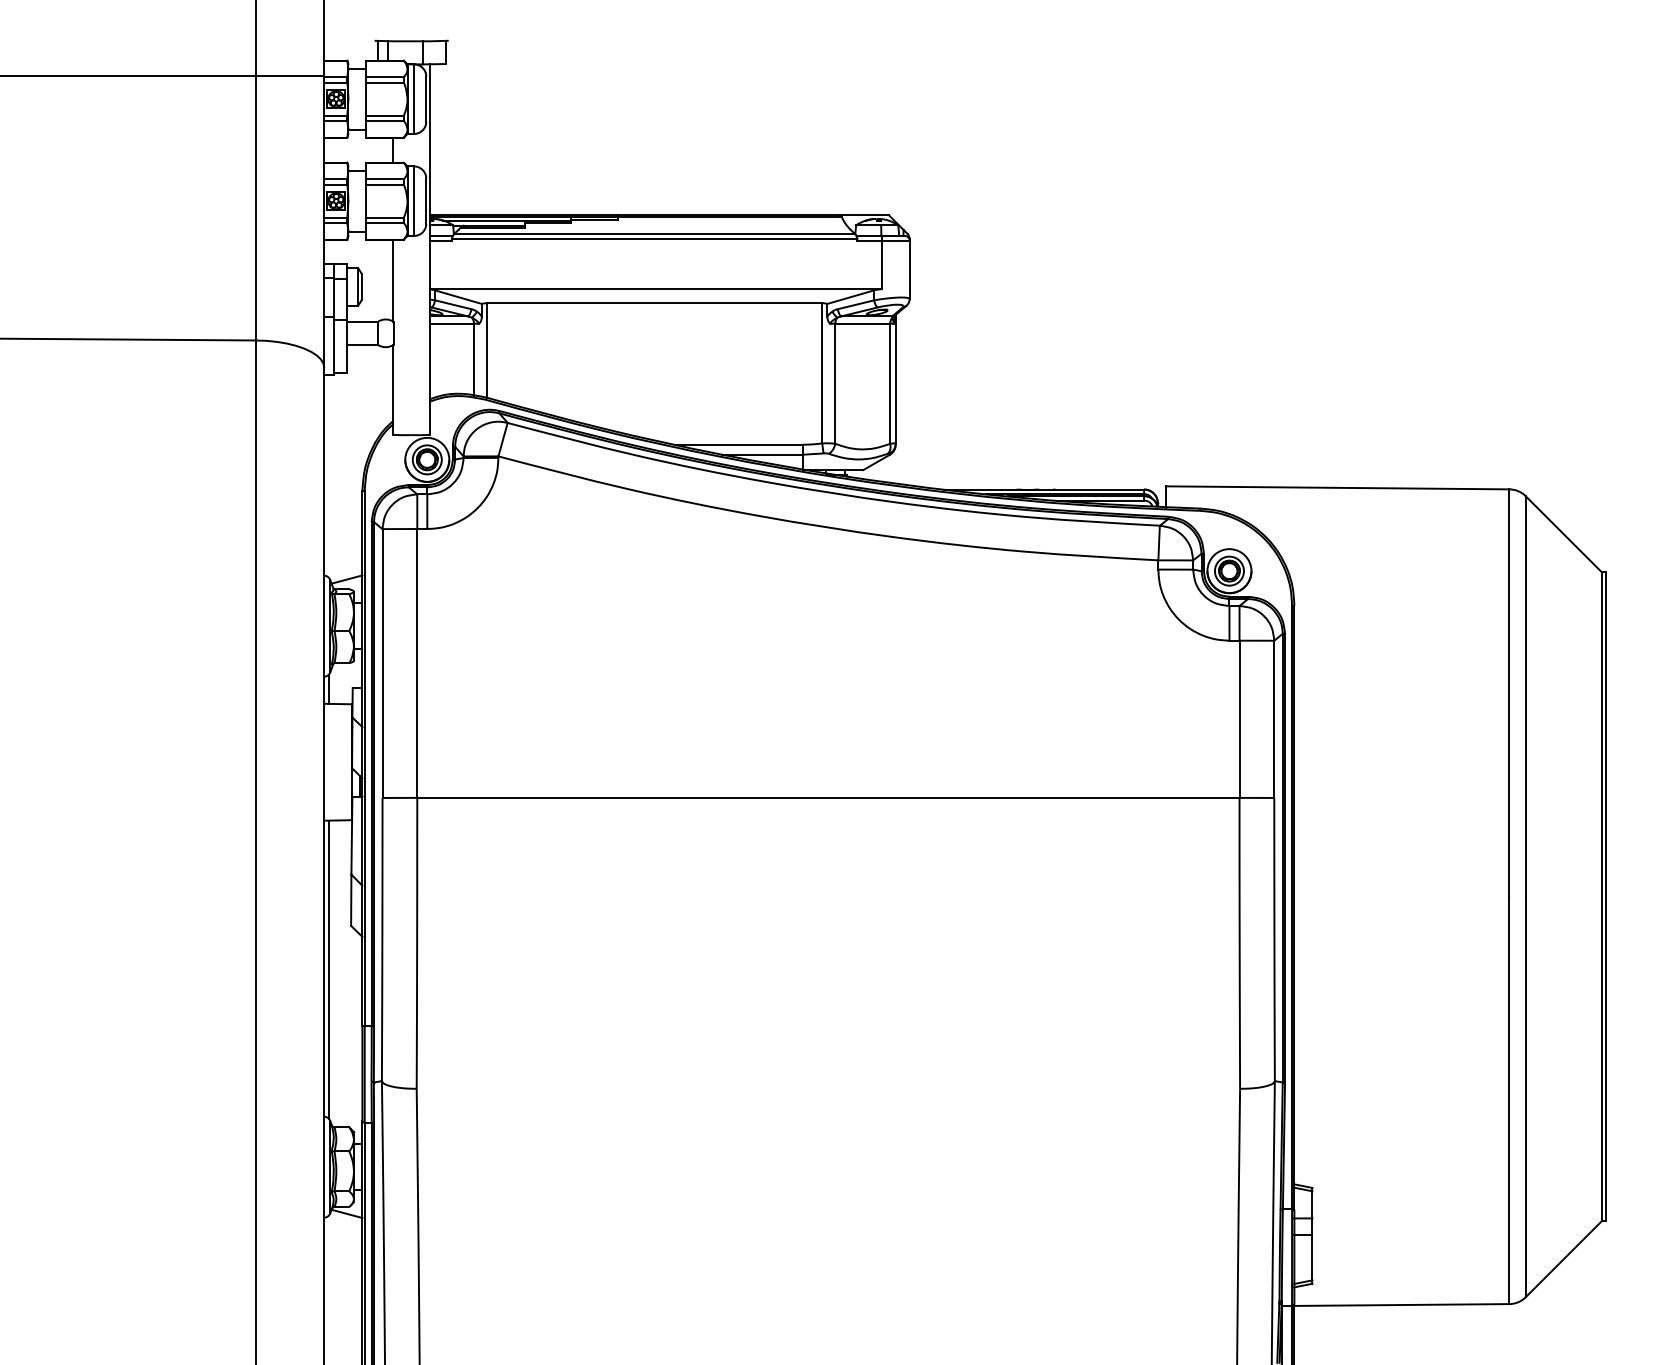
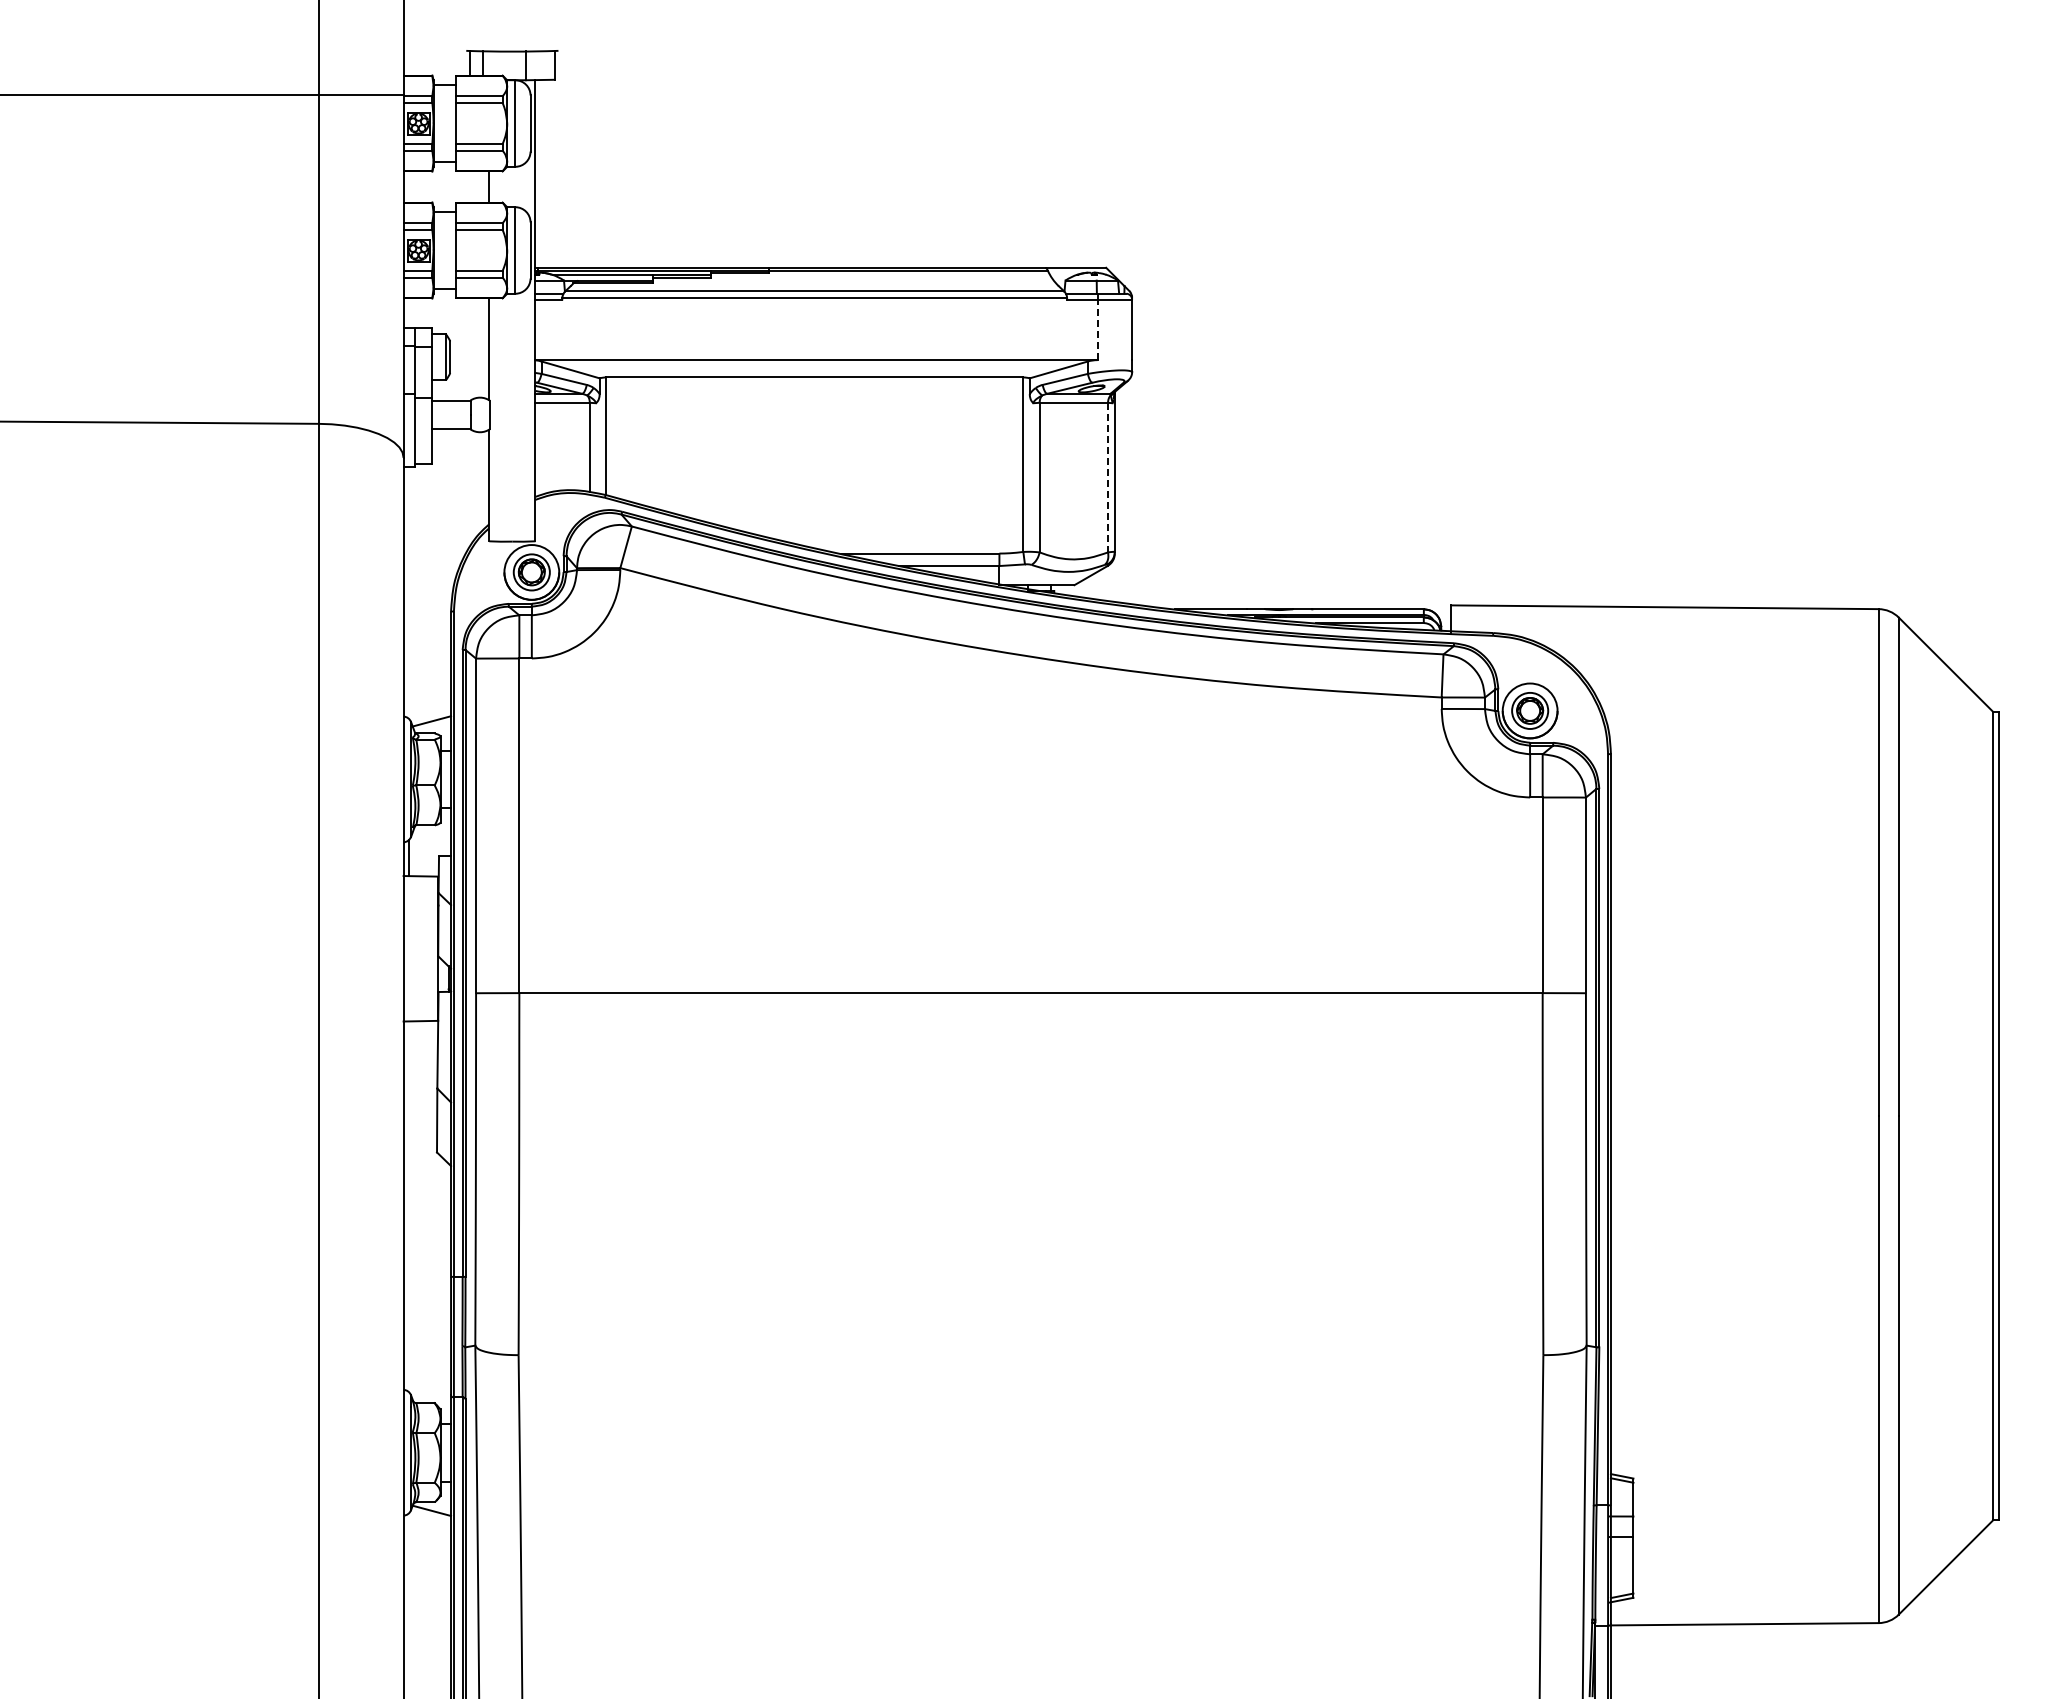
line: (881, 264) -> (1097, 329), solid -> dashed
line: (890, 383) -> (1108, 477), solid -> dashed
line: (329, 969) -> (409, 1206), removed

